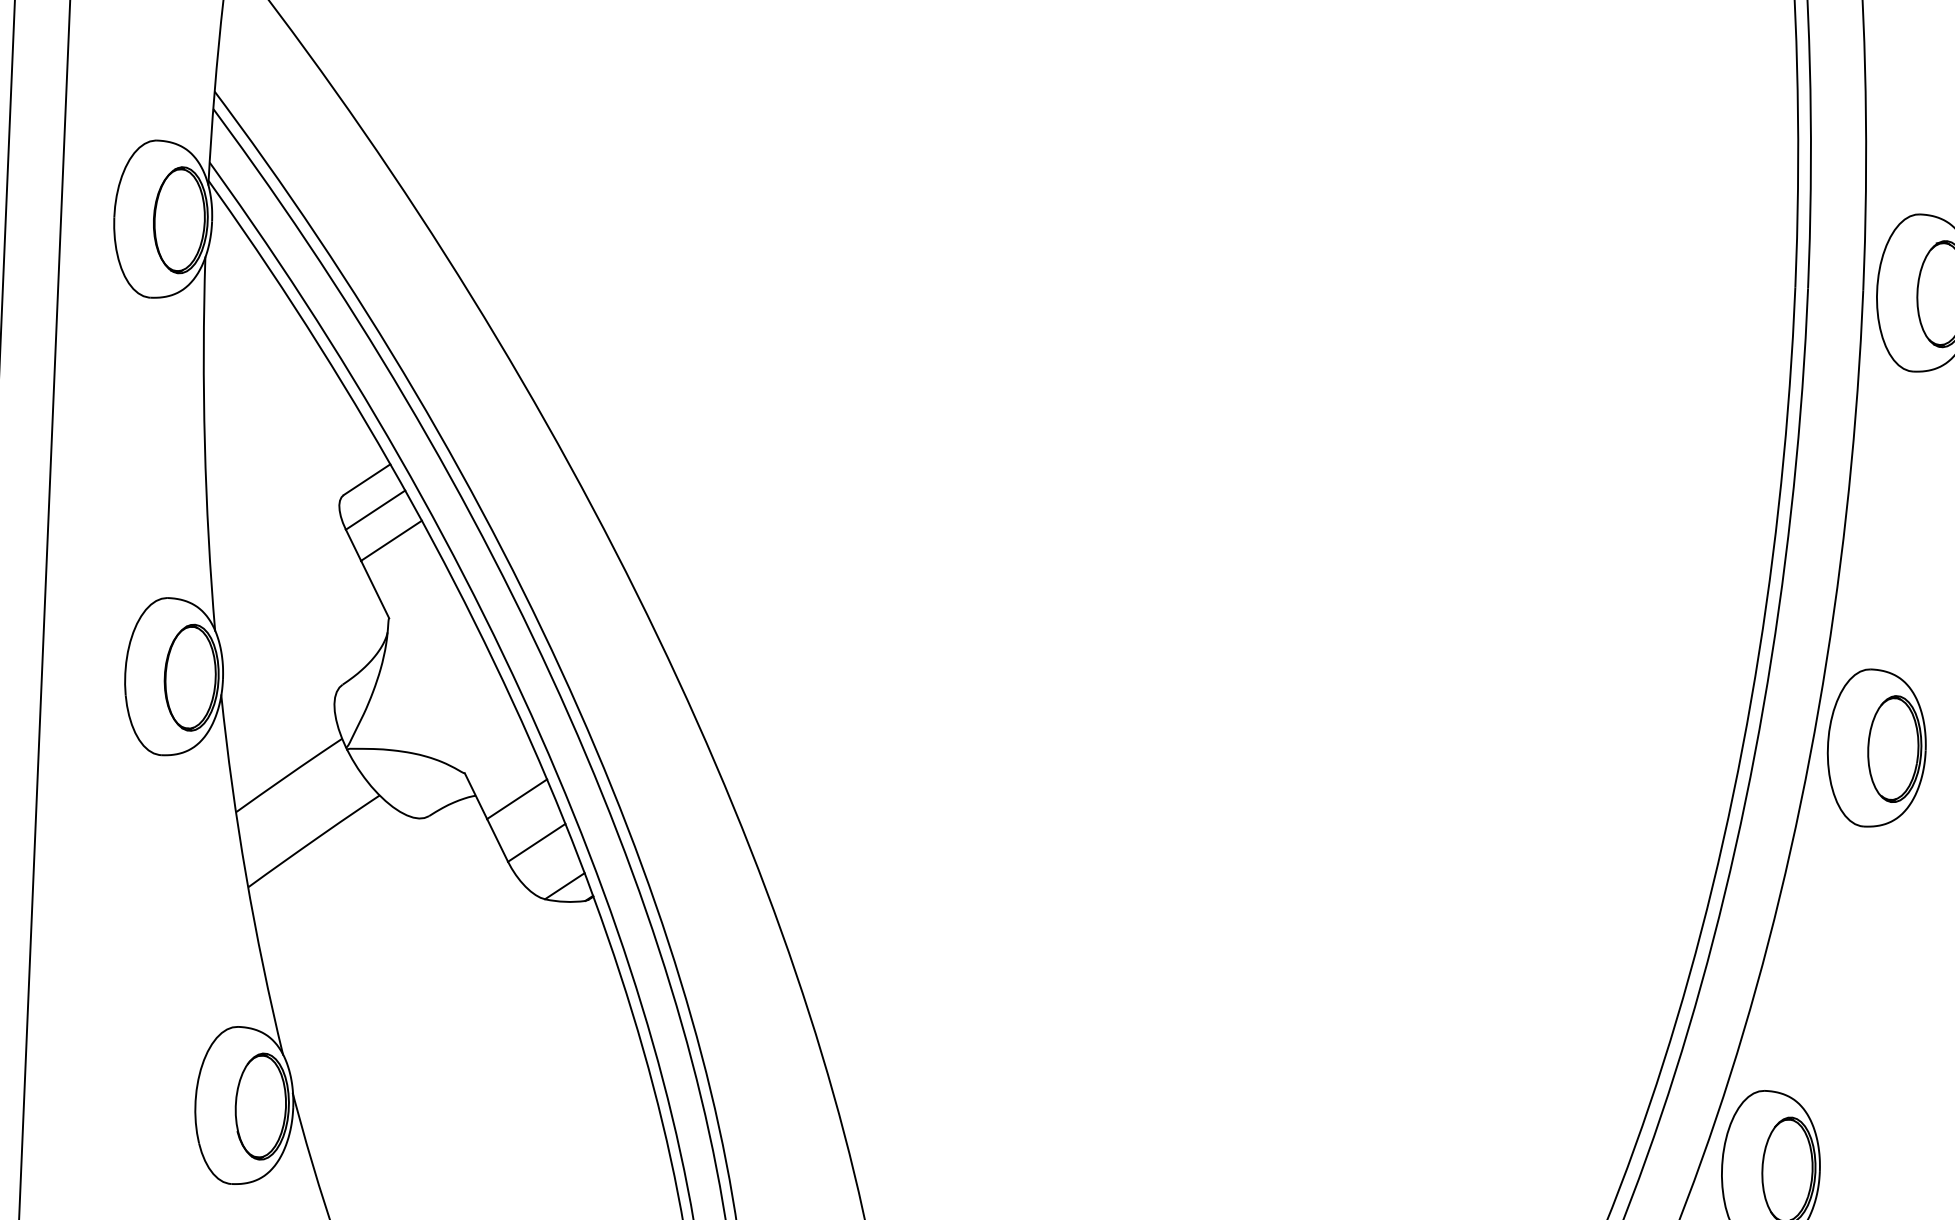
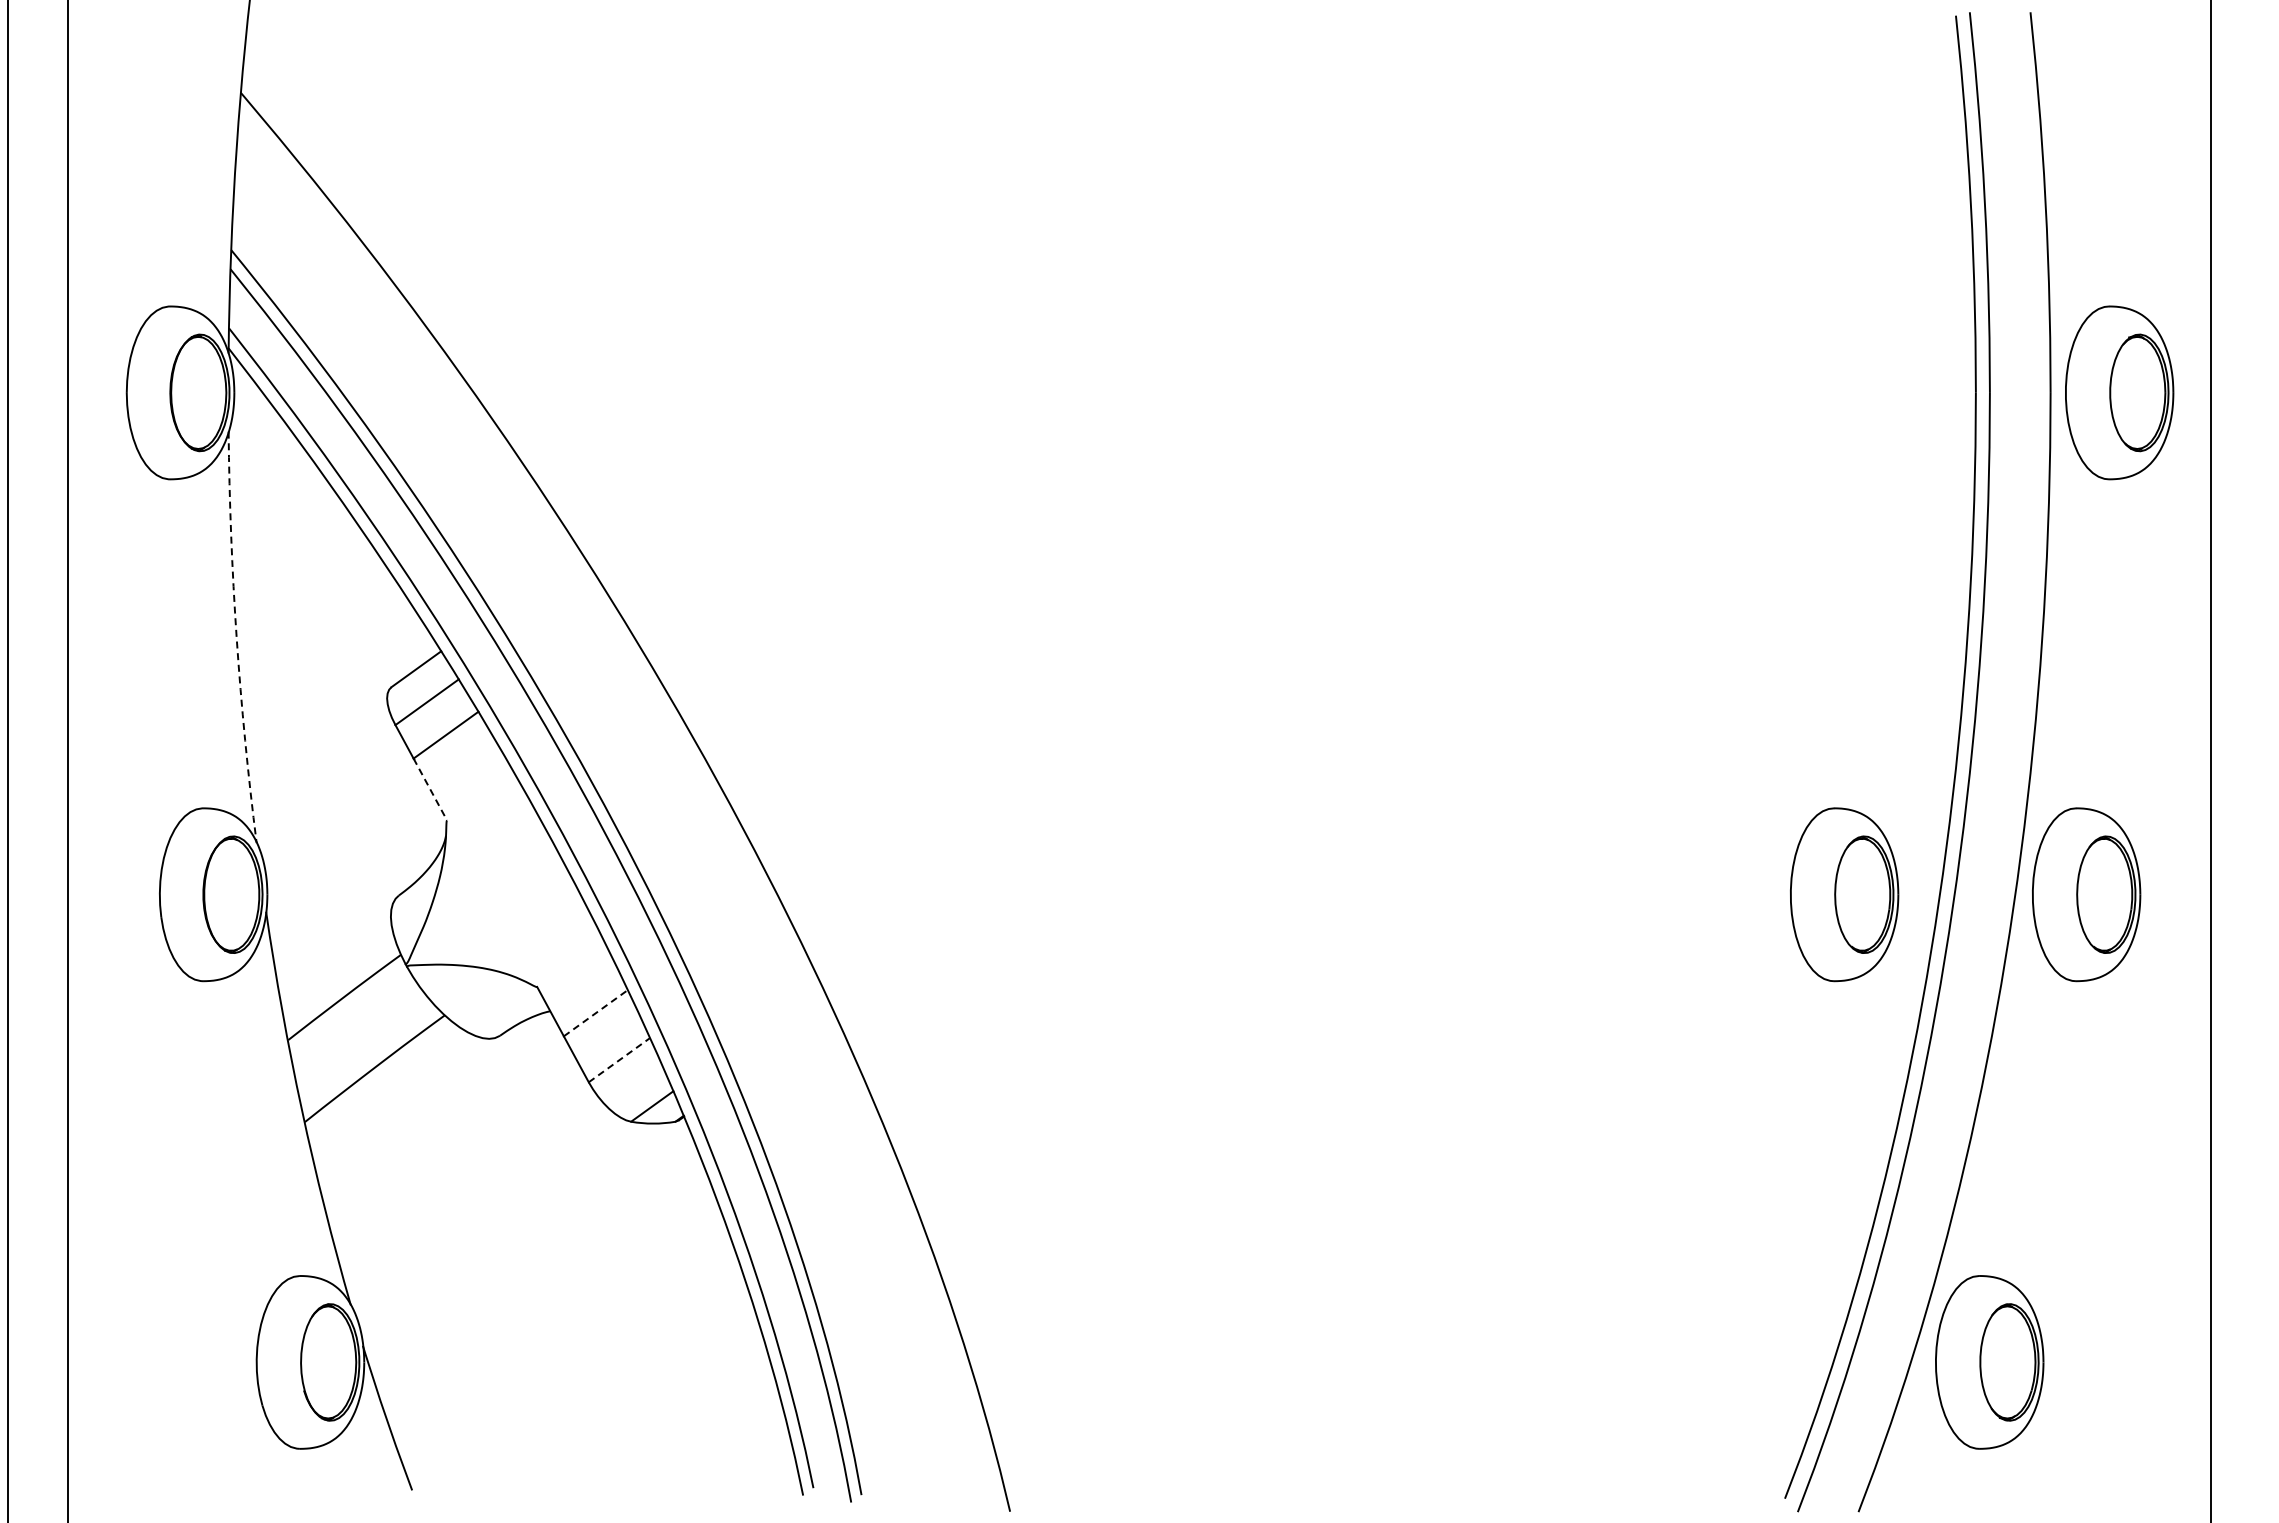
arc: (204, 444) -> (236, 637), solid -> dashed
line: (375, 589) -> (430, 789), solid -> dashed
part: (1656, 738) -> (1844, 894), added
line: (516, 799) -> (595, 1013), solid -> dashed
line: (536, 843) -> (619, 1060), solid -> dashed

